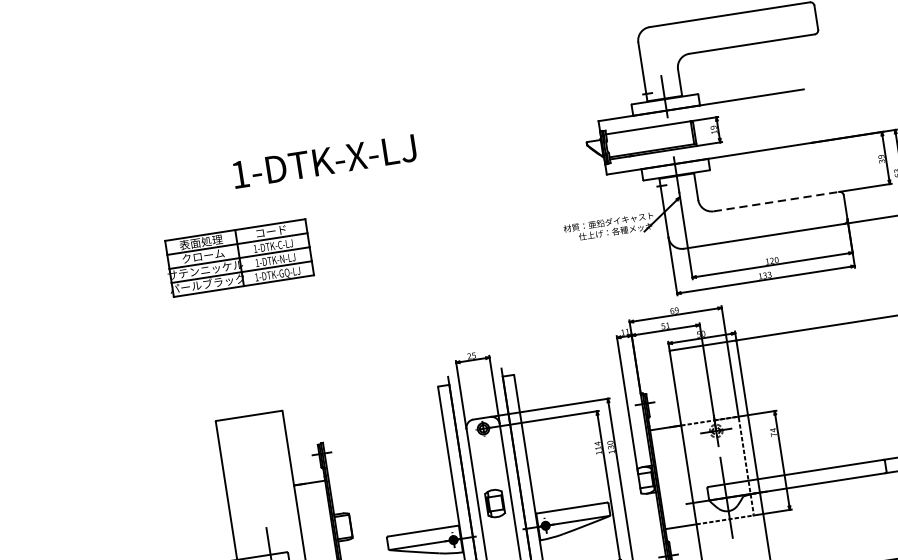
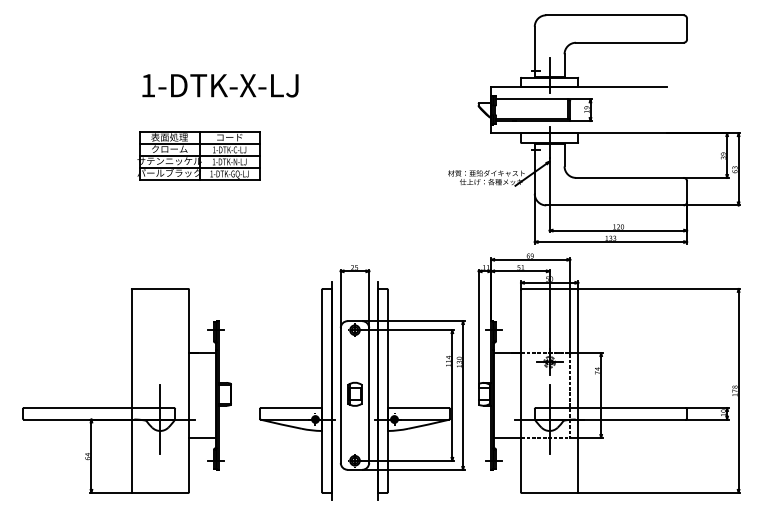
text: (324, 161) -> (220, 85), moved
line: (775, 201) -> (629, 177), dashed -> solid
part: (238, 258) -> (198, 155), moved

